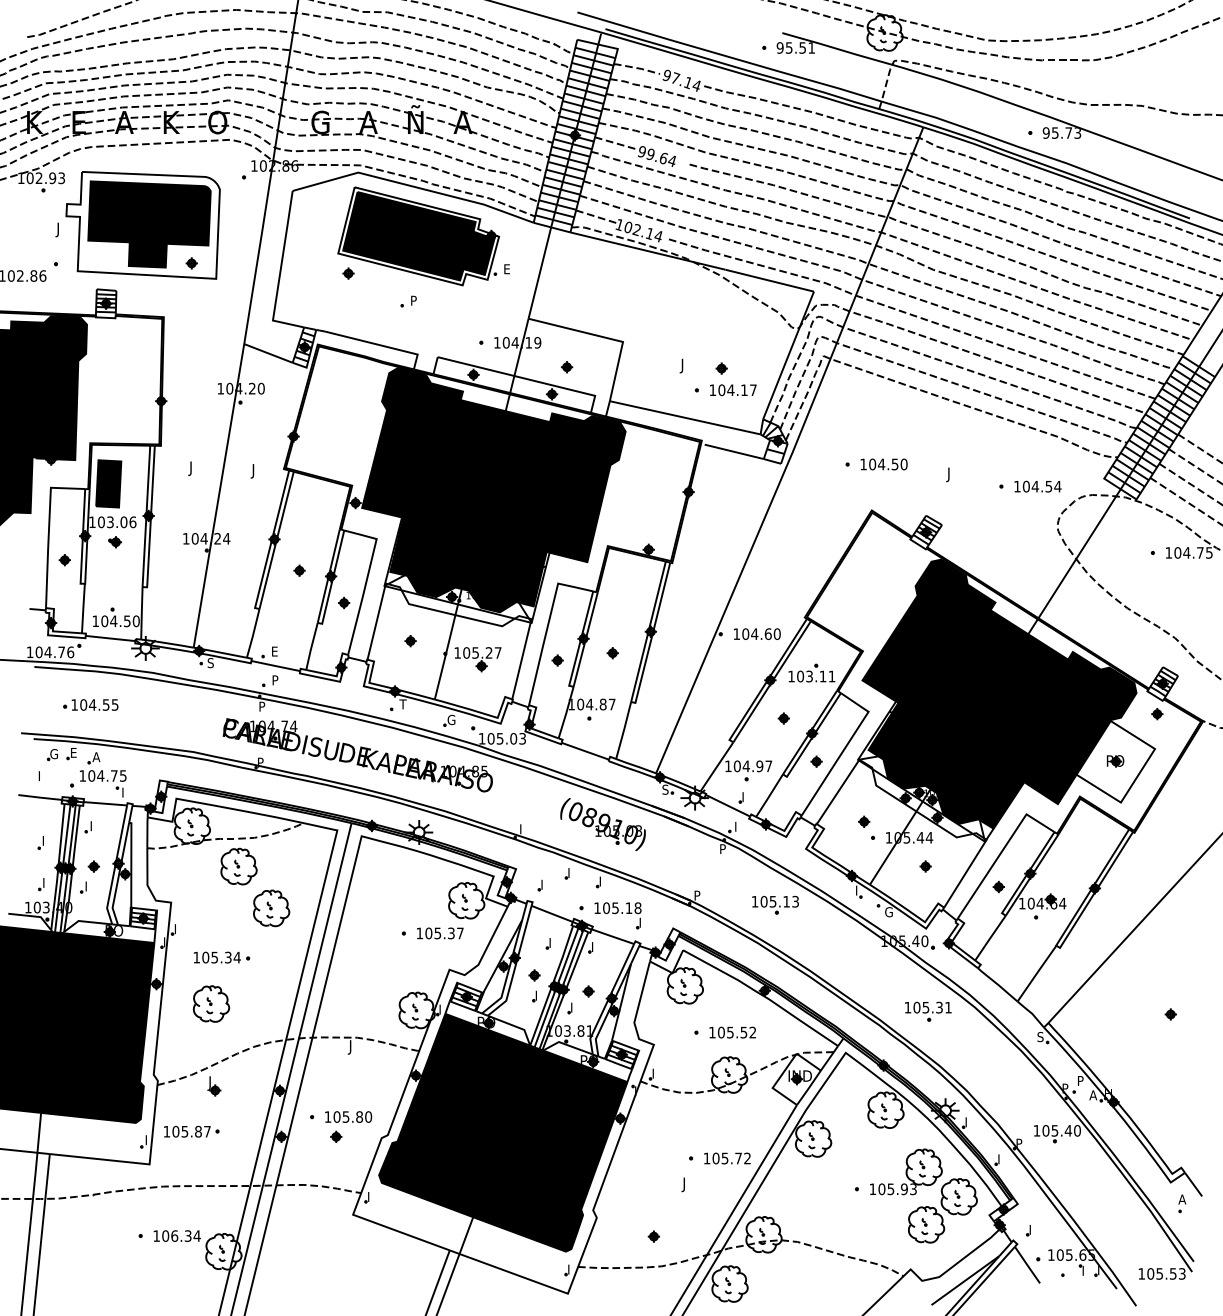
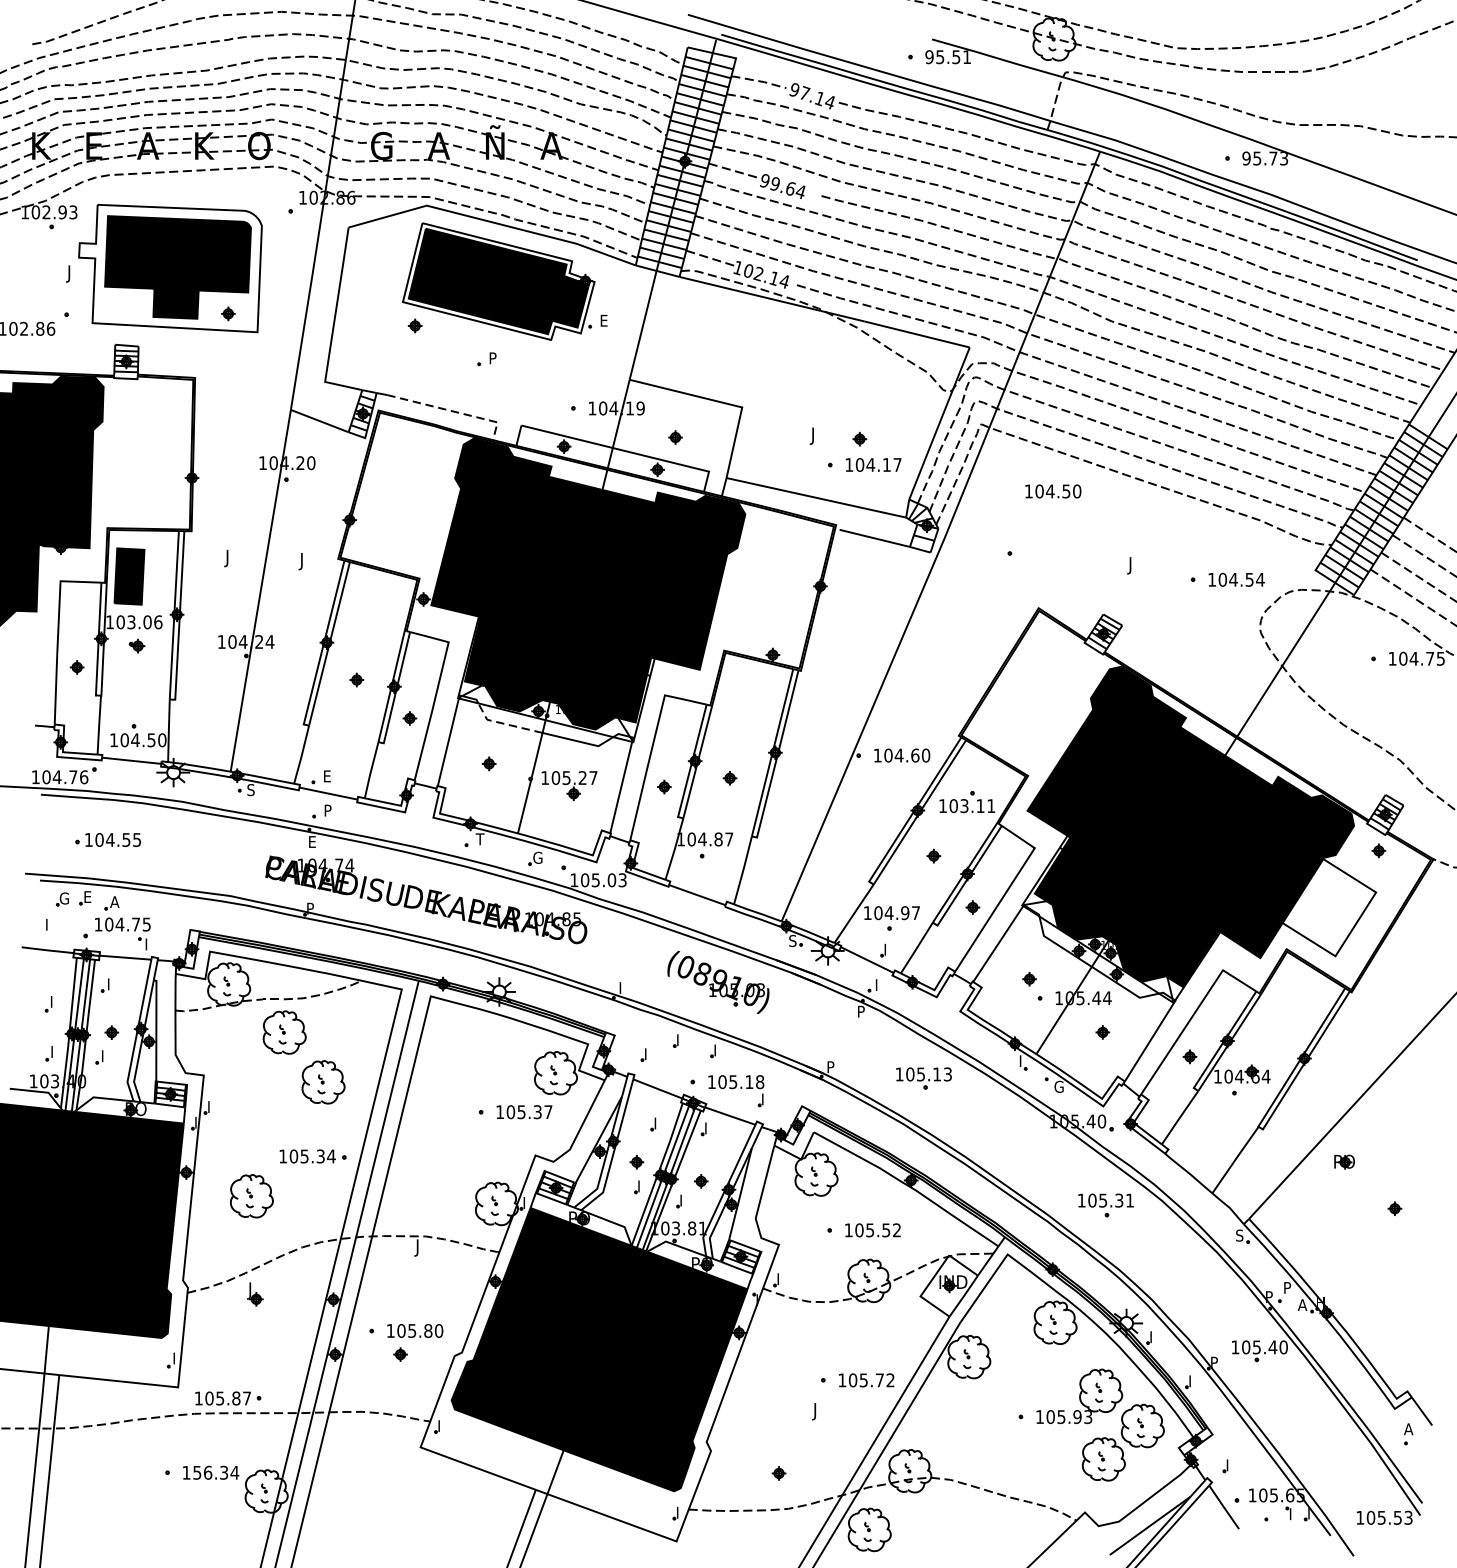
line: (380, 345) -> (453, 411), solid -> dashed
text: (883, 464) -> (1052, 491), moved
line: (423, 607) -> (504, 723), solid -> dashed
text: (262, 706) -> (312, 841), P -> E
part: (1115, 761) -> (1344, 1162), moved
part: (221, 957) -> (312, 1156), moved
part: (191, 1131) -> (228, 1398), moved
text: (165, 1235) -> (197, 1472), 106.34 -> 156.34

